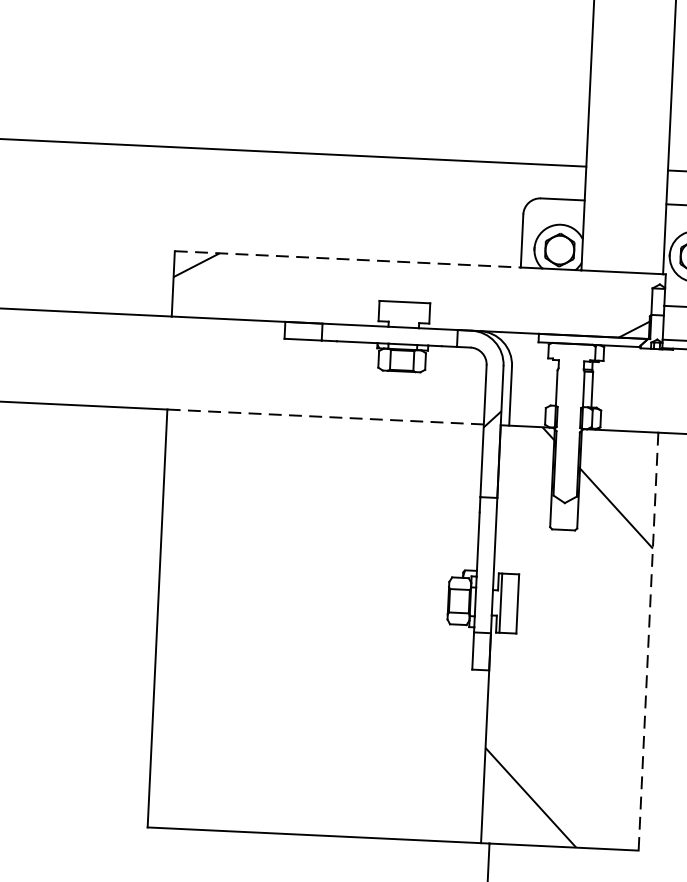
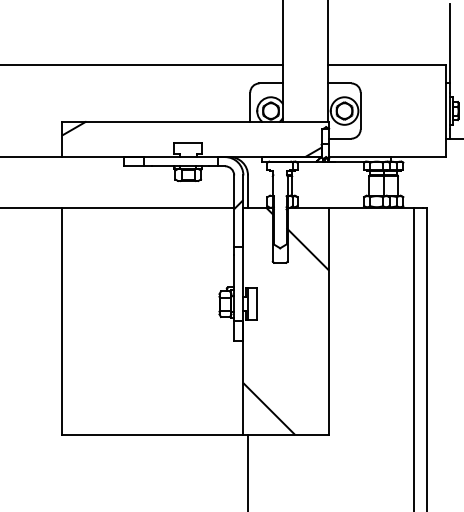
line: (348, 259) -> (156, 121), dashed -> solid
line: (324, 416) -> (147, 207), dashed -> solid
line: (649, 641) -> (329, 321), dashed -> solid

